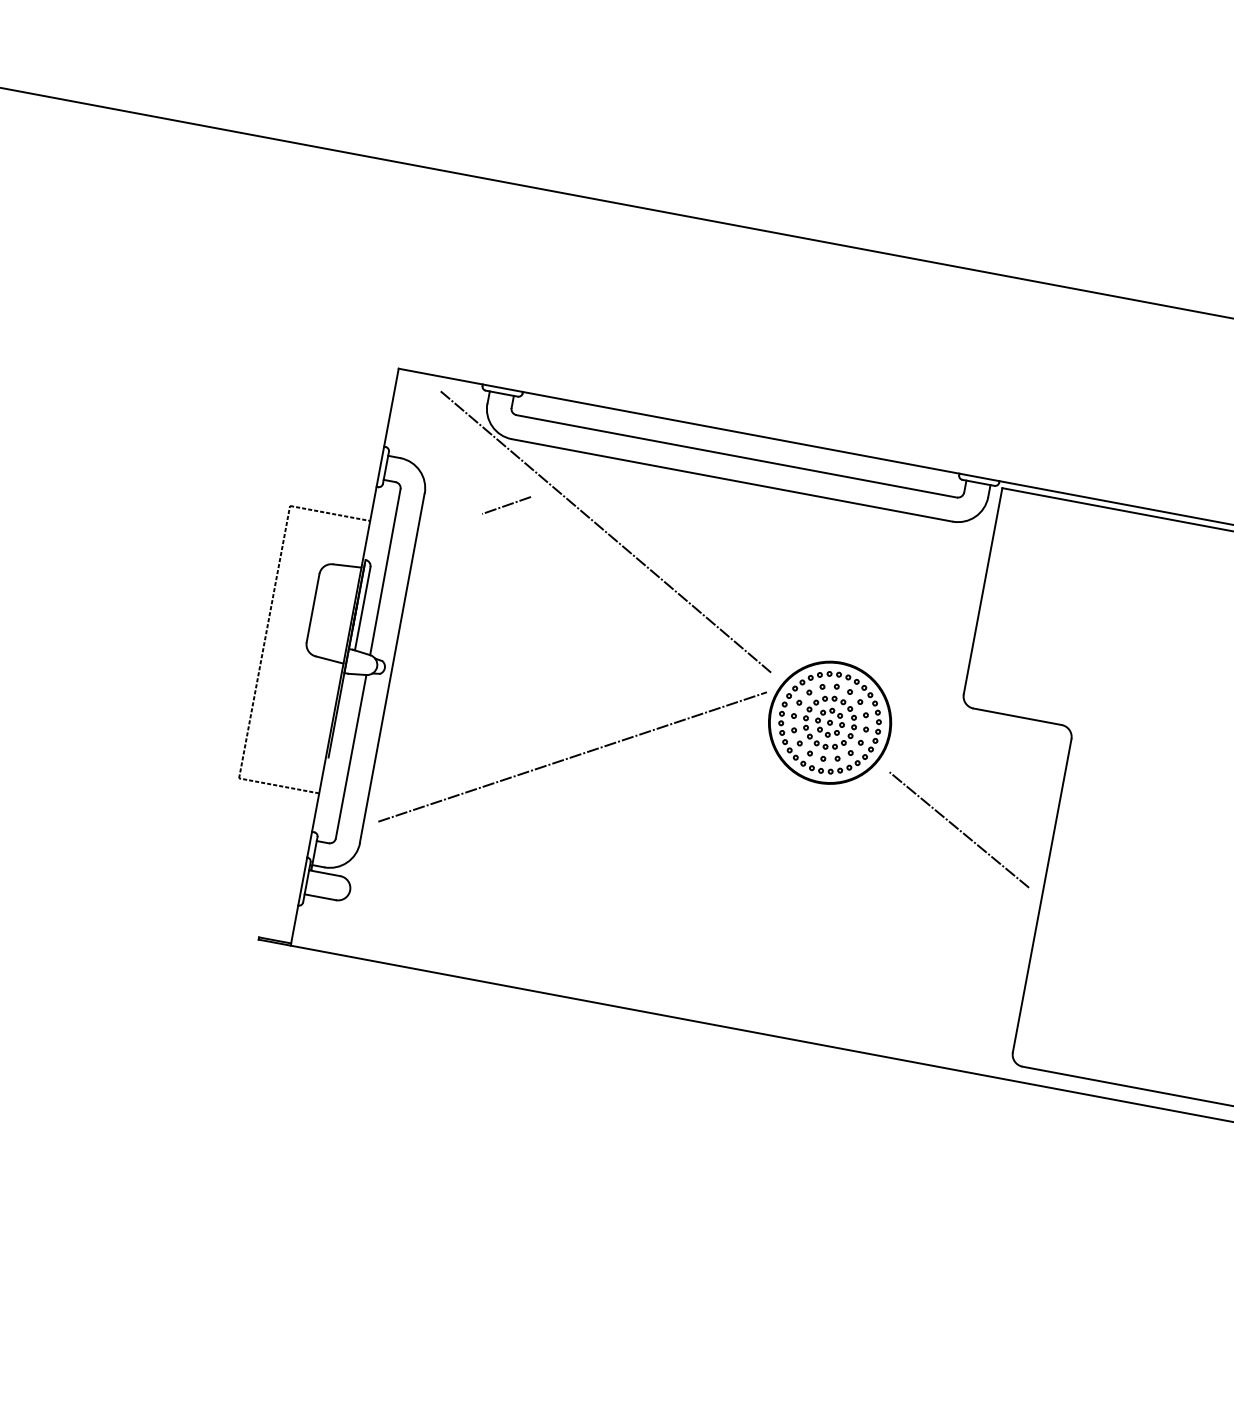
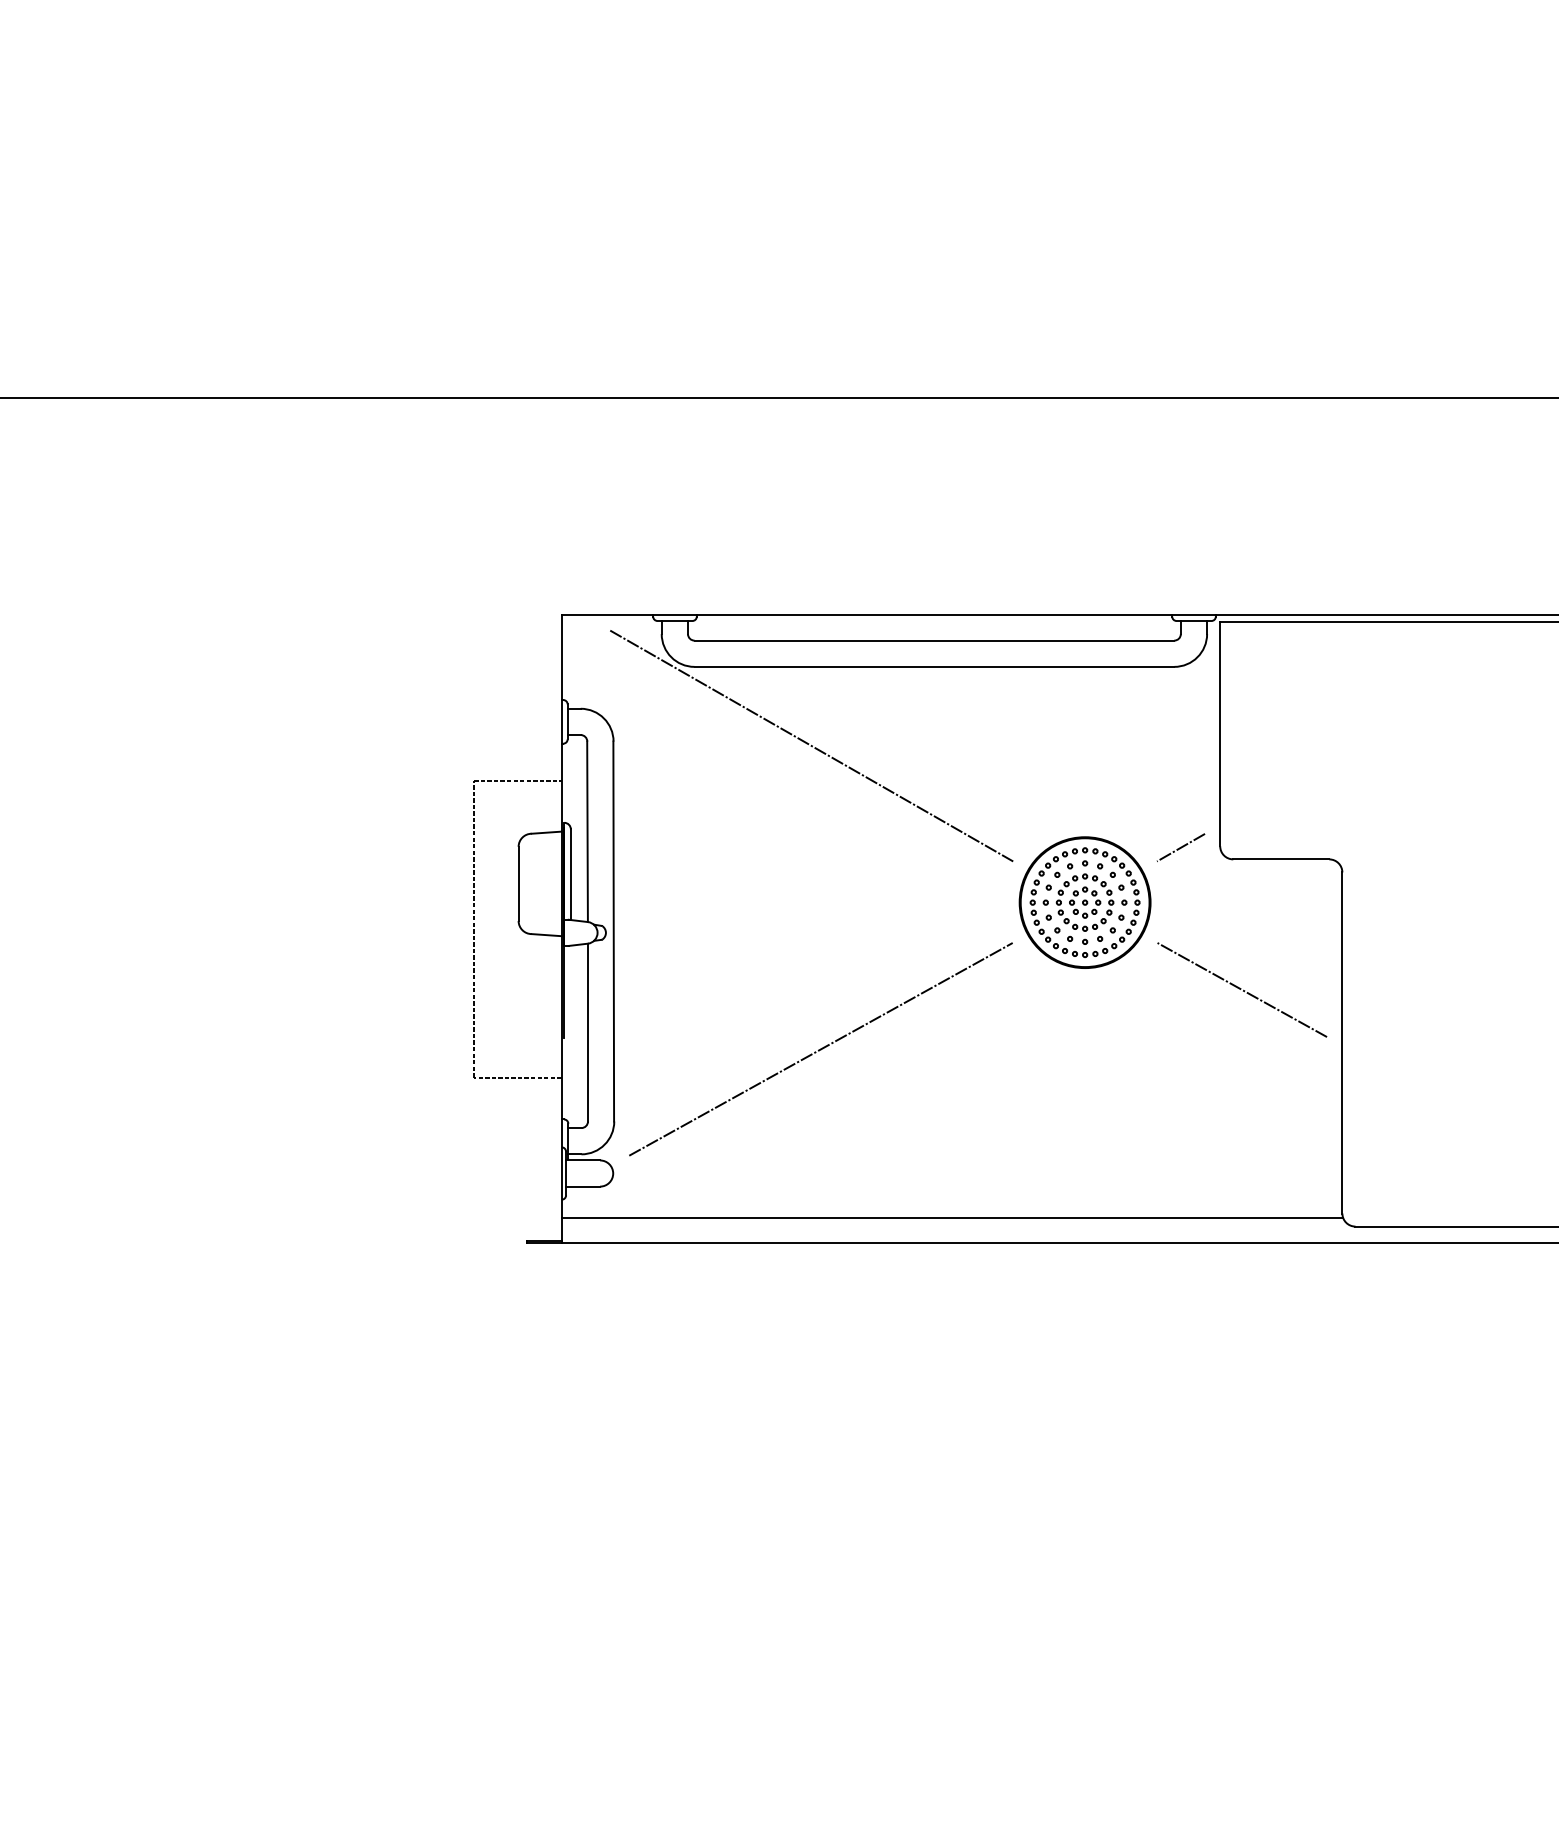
line: (506, 505) -> (1180, 847), moved
line: (572, 757) -> (820, 1049), moved
line: (654, 990) -> (952, 1218), added

